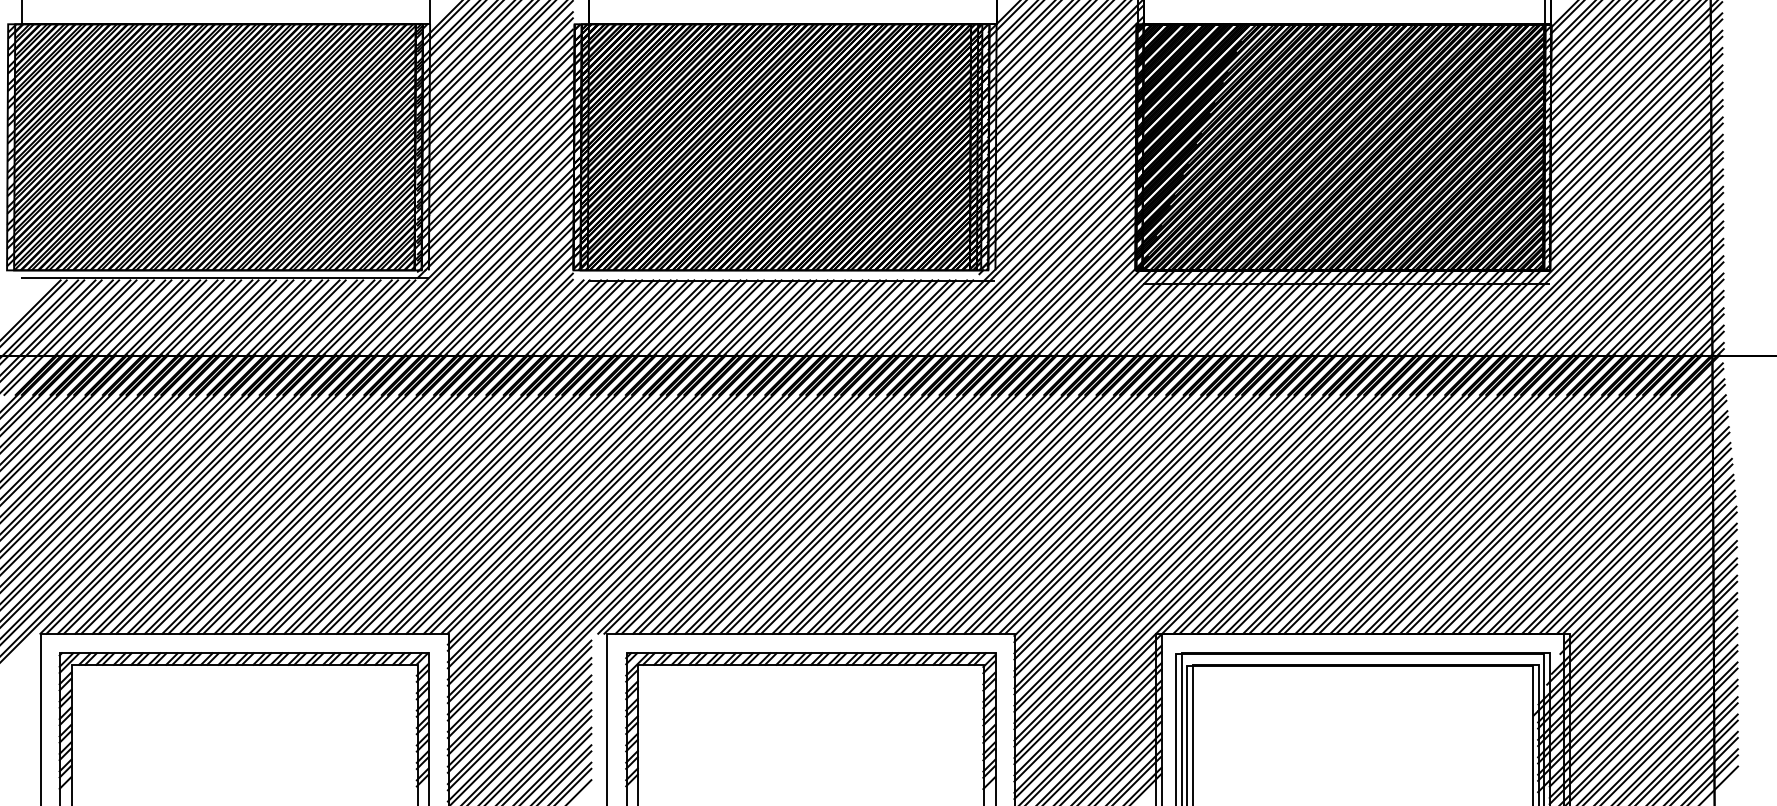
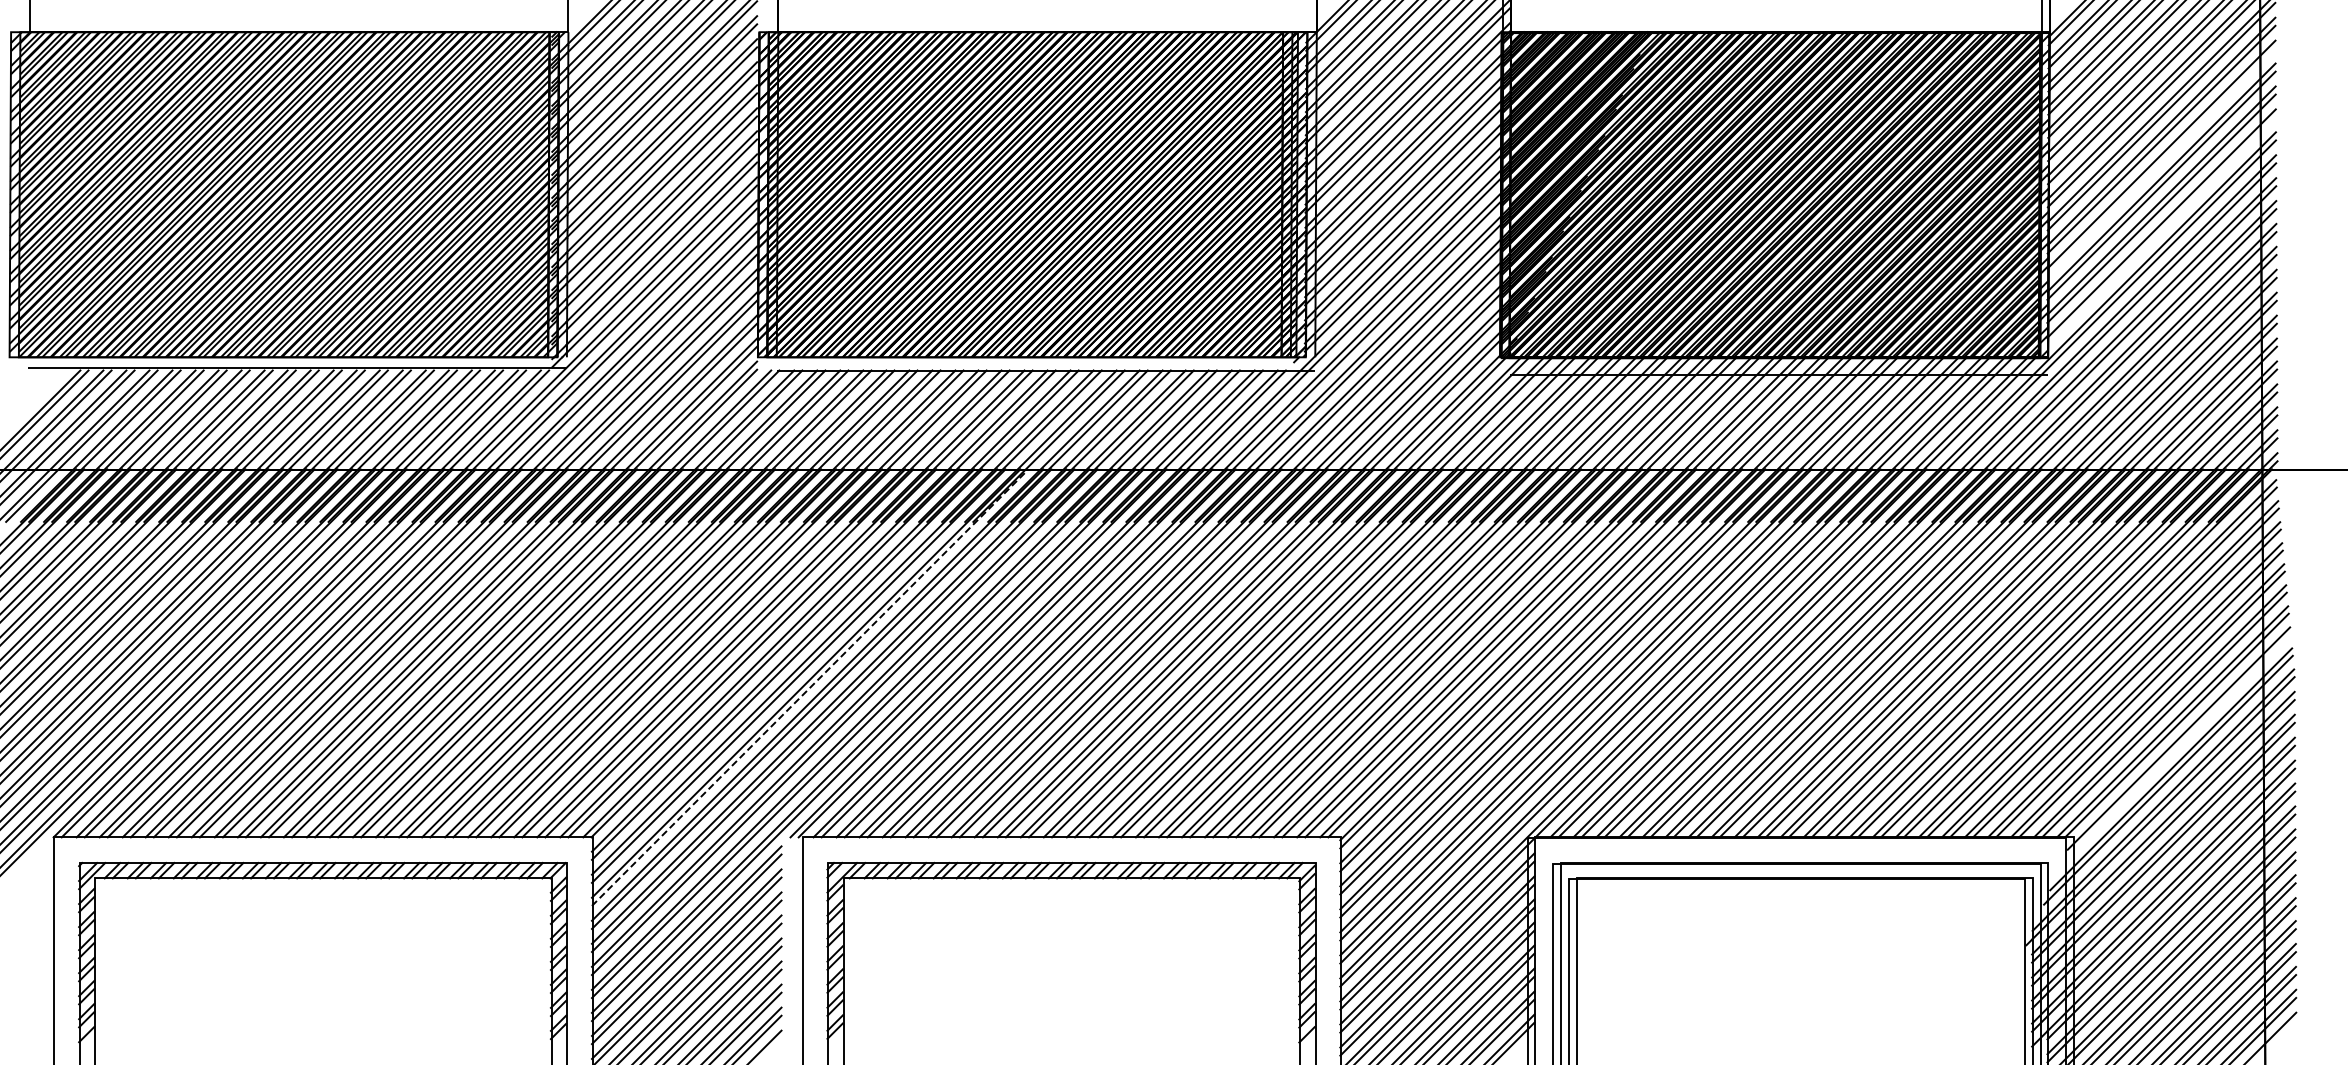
line: (1636, 122) -> (2161, 162), removed
line: (1636, 175) -> (2161, 231), removed
line: (613, 520) -> (810, 687), solid -> dashed
line: (1646, 567) -> (2175, 749), removed

